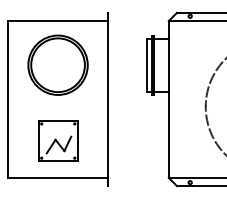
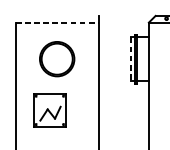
line: (58, 21) -> (57, 22), solid -> dashed
part: (57, 64) -> (56, 58), size x0.7
line: (147, 65) -> (131, 59), solid -> dashed
part: (58, 140) -> (50, 109), moved

